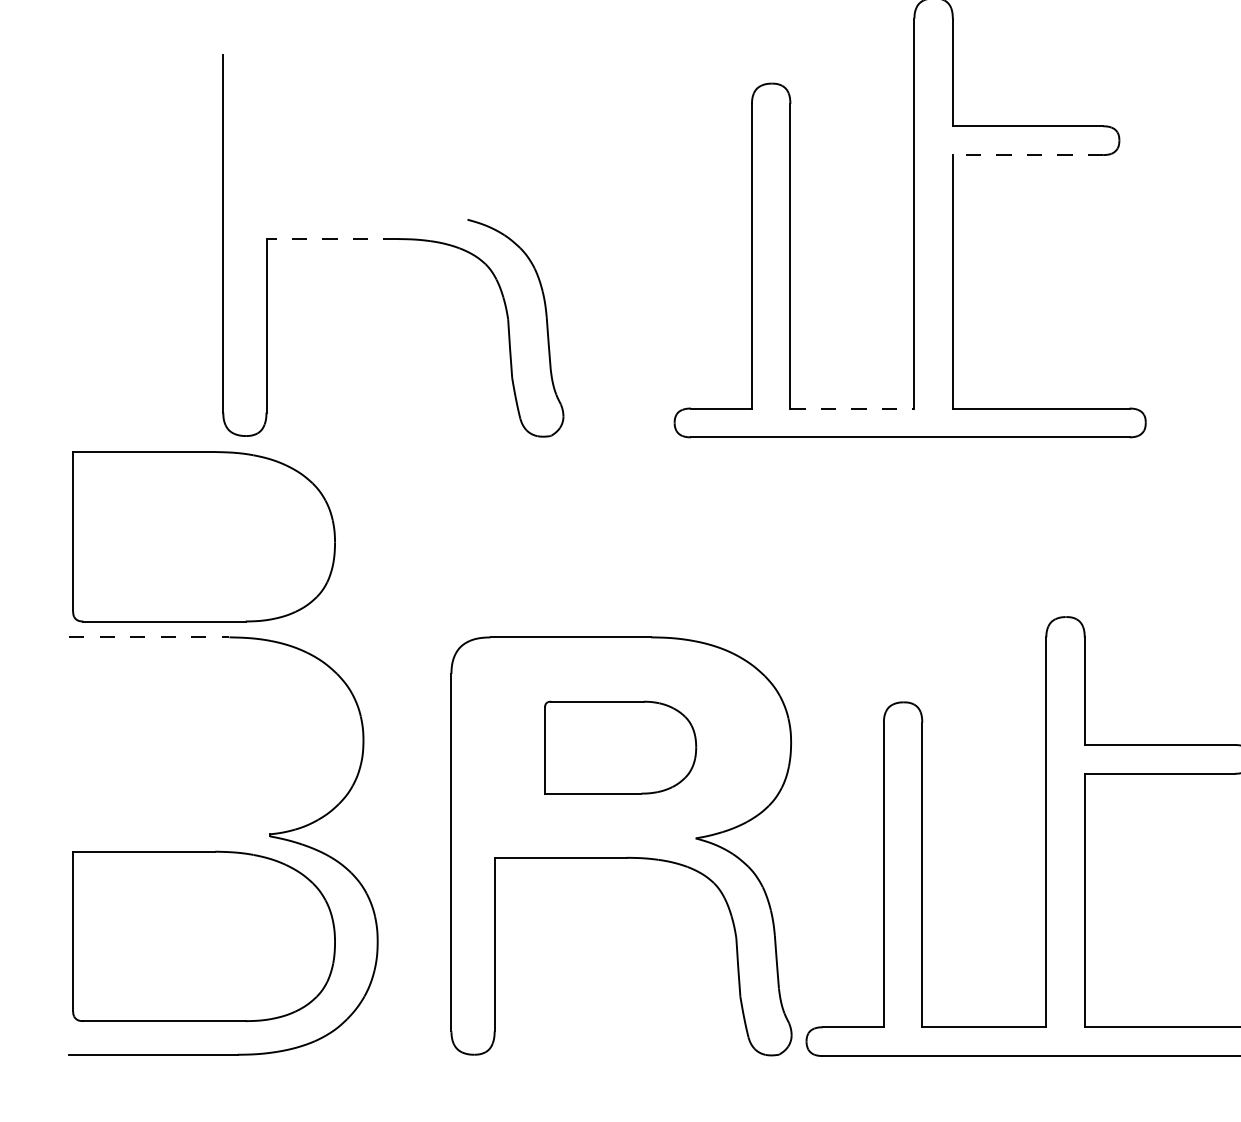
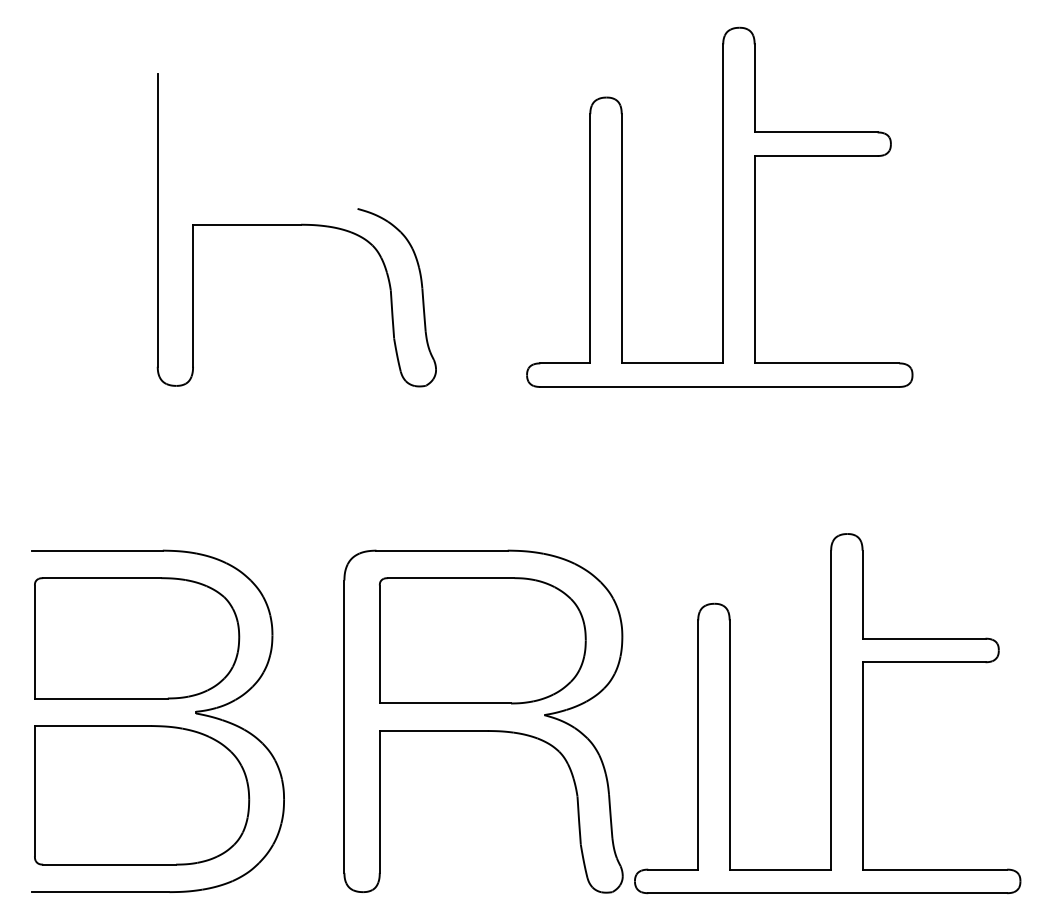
line: (1027, 155) -> (815, 156), dashed -> solid
line: (332, 238) -> (247, 224), dashed -> solid
line: (852, 408) -> (672, 363), dashed -> solid
part: (204, 536) -> (142, 468), removed
line: (149, 637) -> (97, 550), dashed -> solid
part: (198, 744) -> (137, 638), added
part: (620, 747) -> (482, 640), size x1.67

